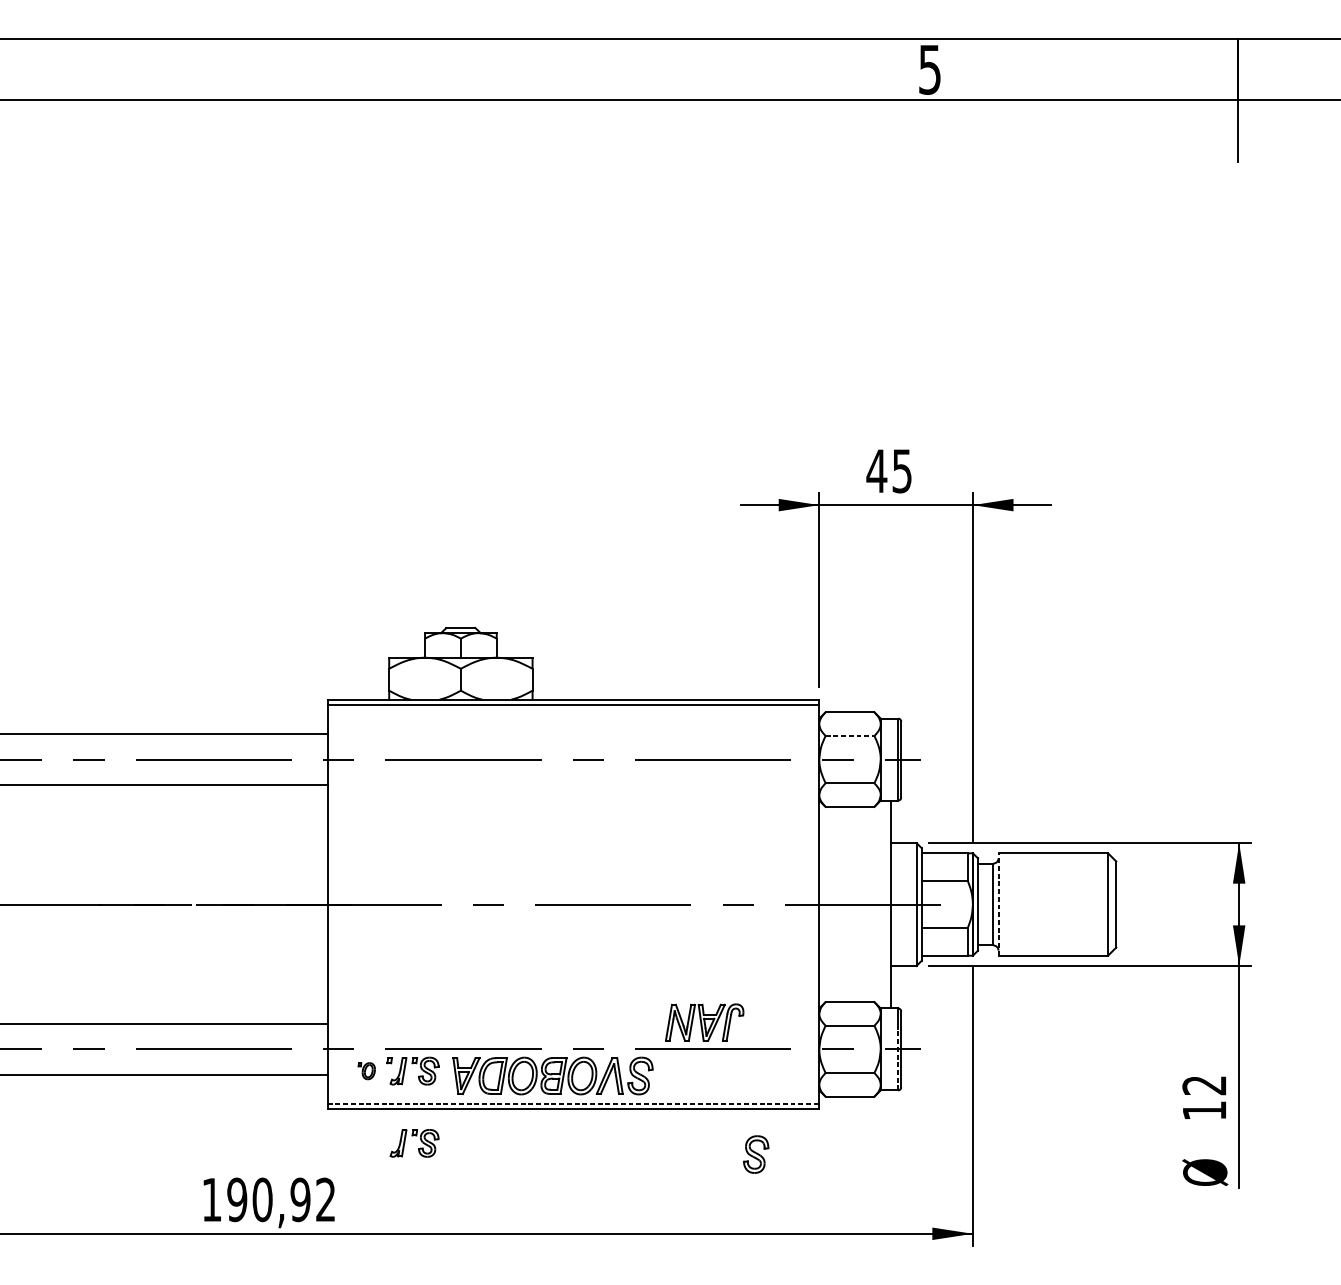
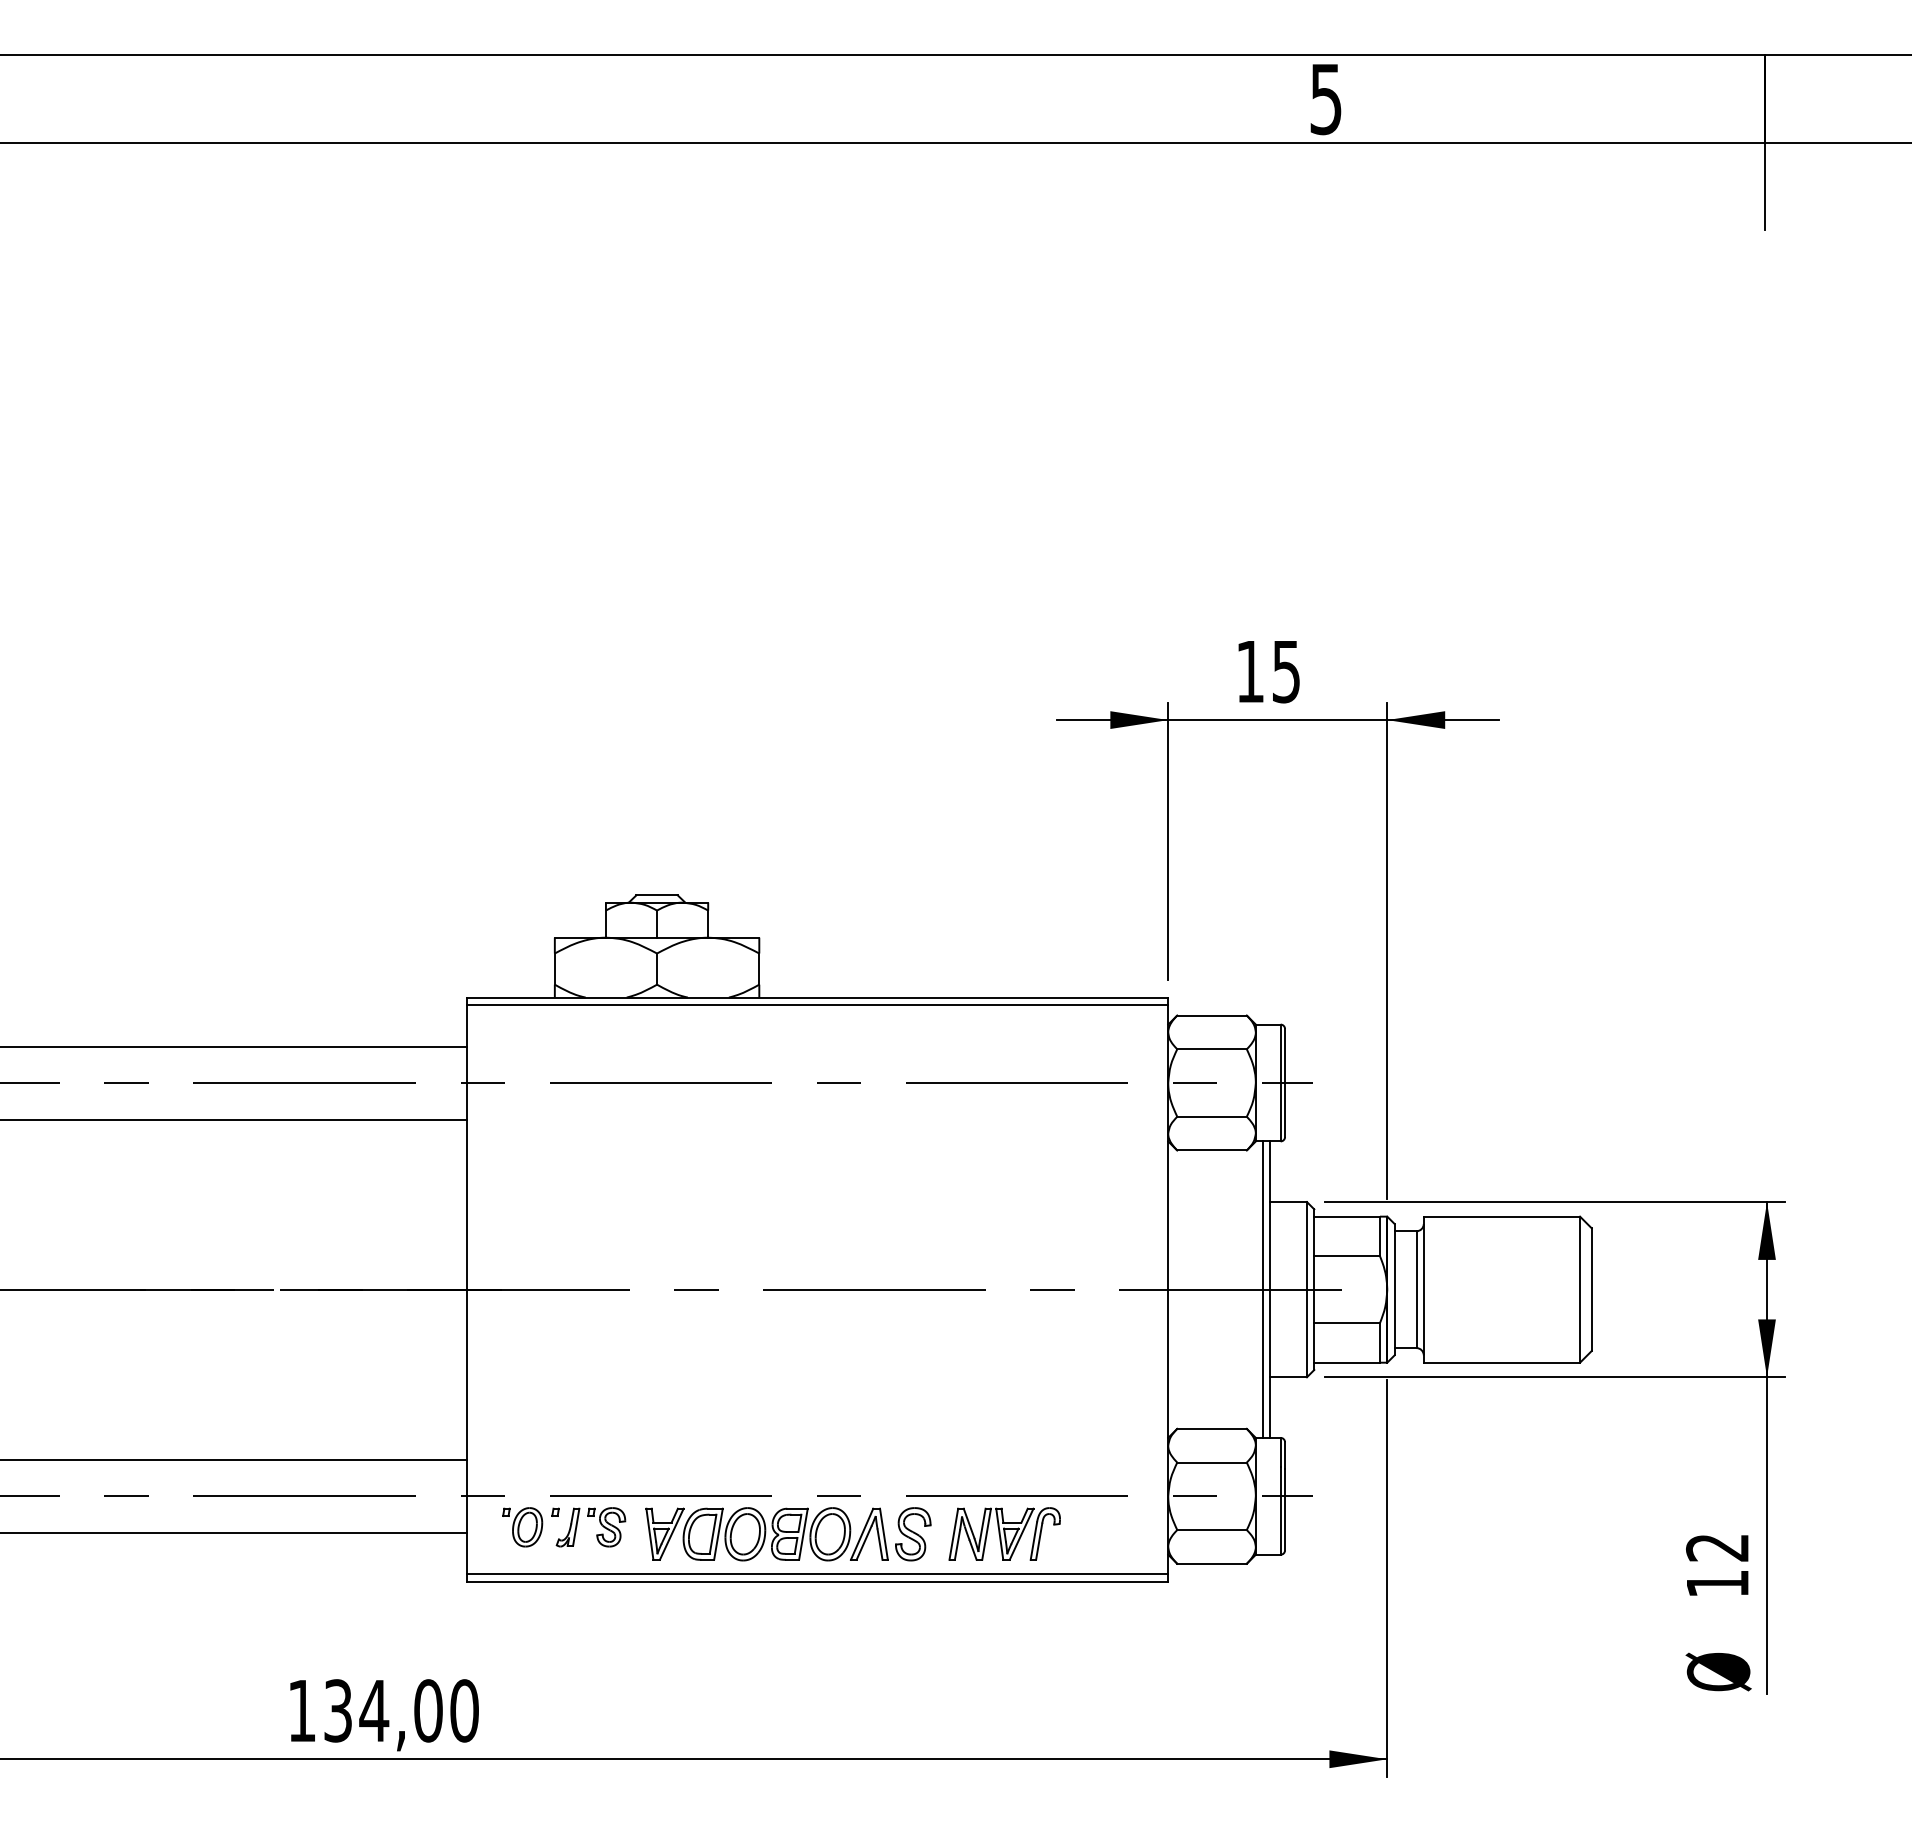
text: (877, 471) -> (1250, 671), 45 -> 15
line: (850, 736) -> (1212, 1049), dashed -> solid
line: (886, 904) -> (1263, 1289), added
line: (998, 904) -> (1423, 1289), dashed -> solid
part: (704, 1022) -> (1004, 1533), moved
line: (898, 1059) -> (1280, 1510), dashed -> solid
part: (366, 1071) -> (522, 1527), size x1.67
line: (573, 1104) -> (817, 1574), dashed -> solid
part: (418, 1148) -> (596, 1637), removed
part: (756, 1154) -> (1078, 1646), removed
text: (280, 1199) -> (400, 1710), 190,92 -> 134,00

